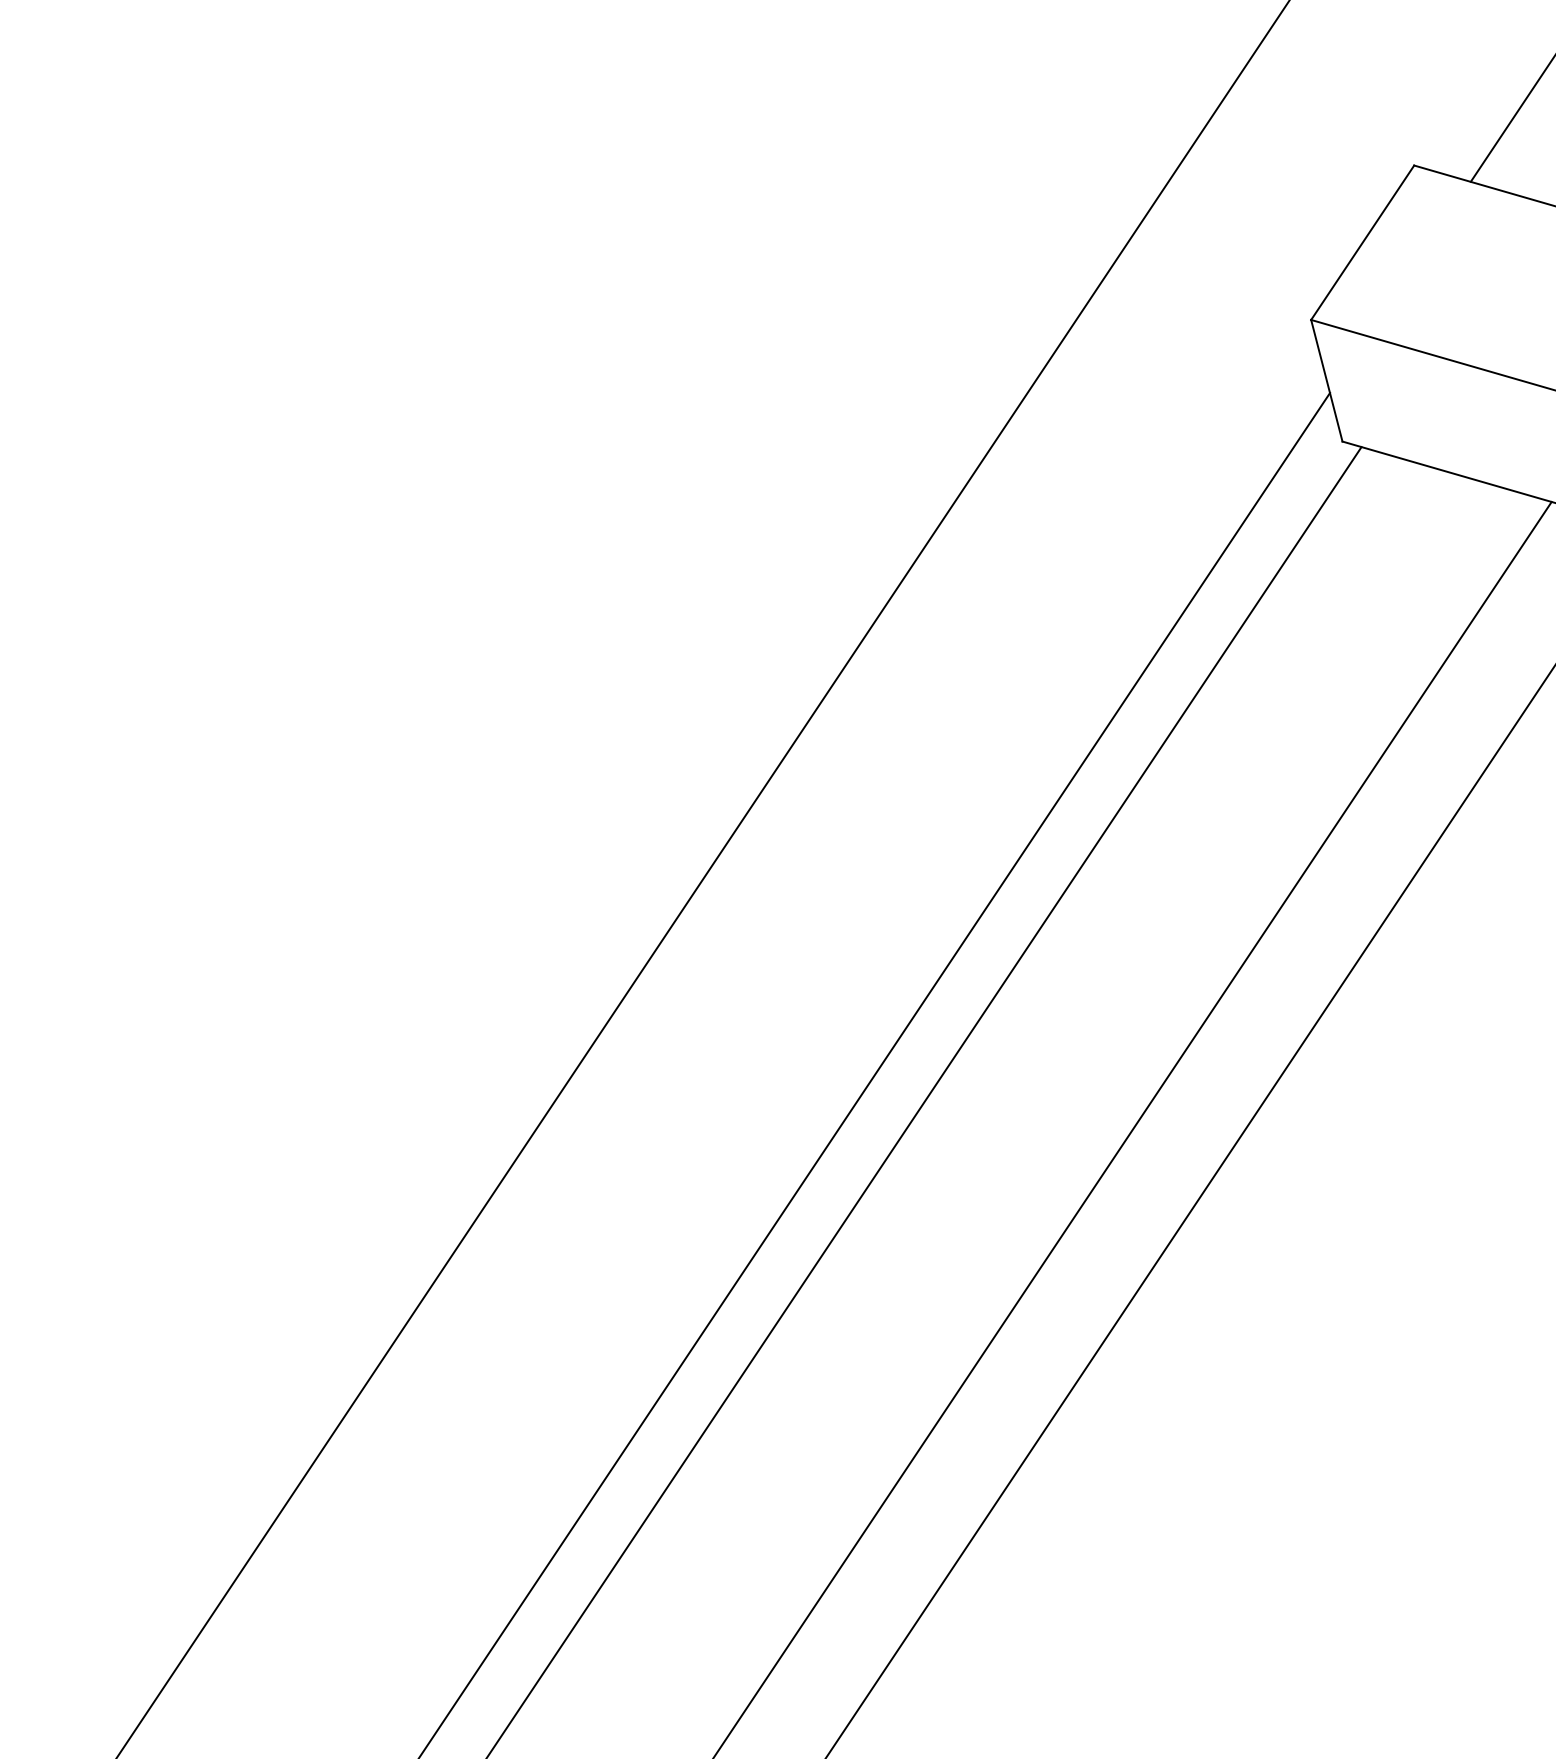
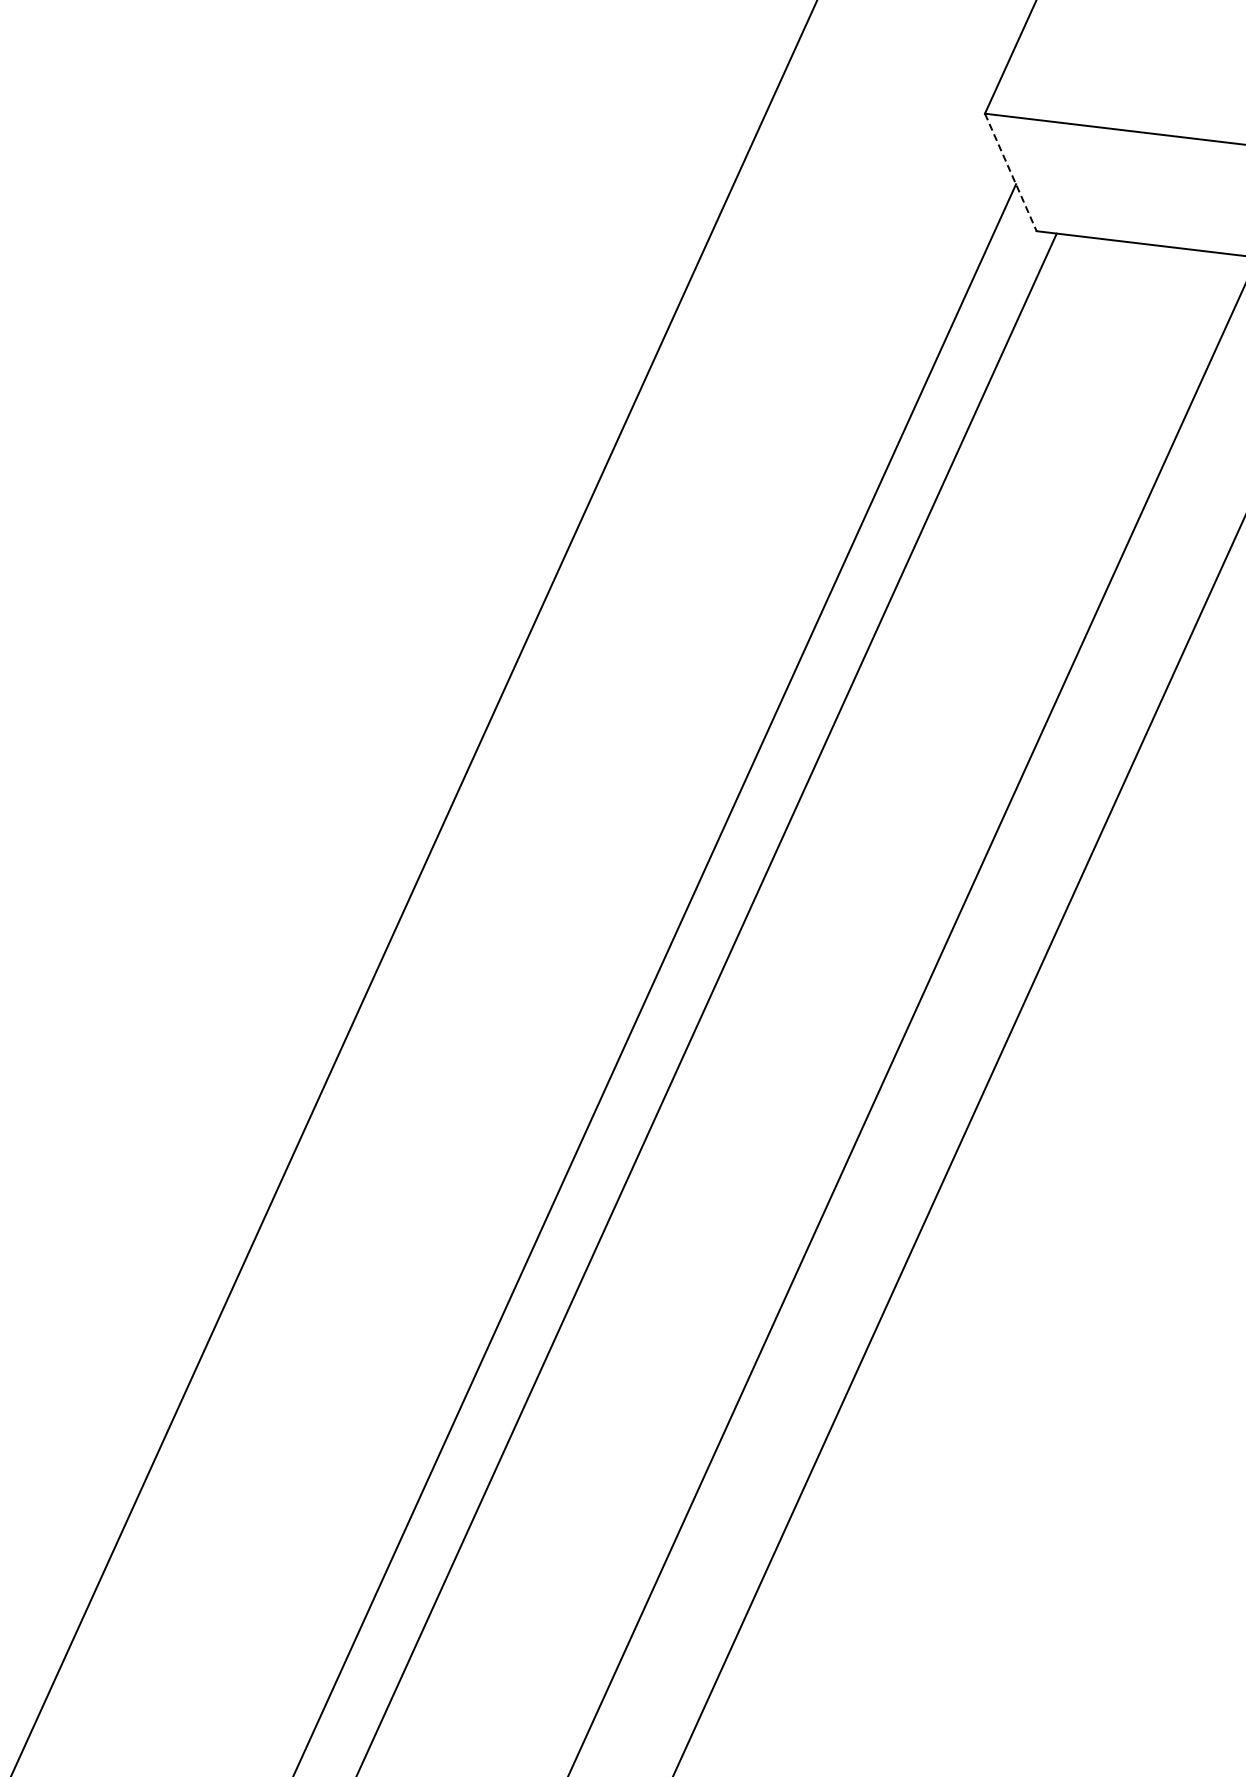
line: (1326, 380) -> (1010, 172), solid -> dashed

